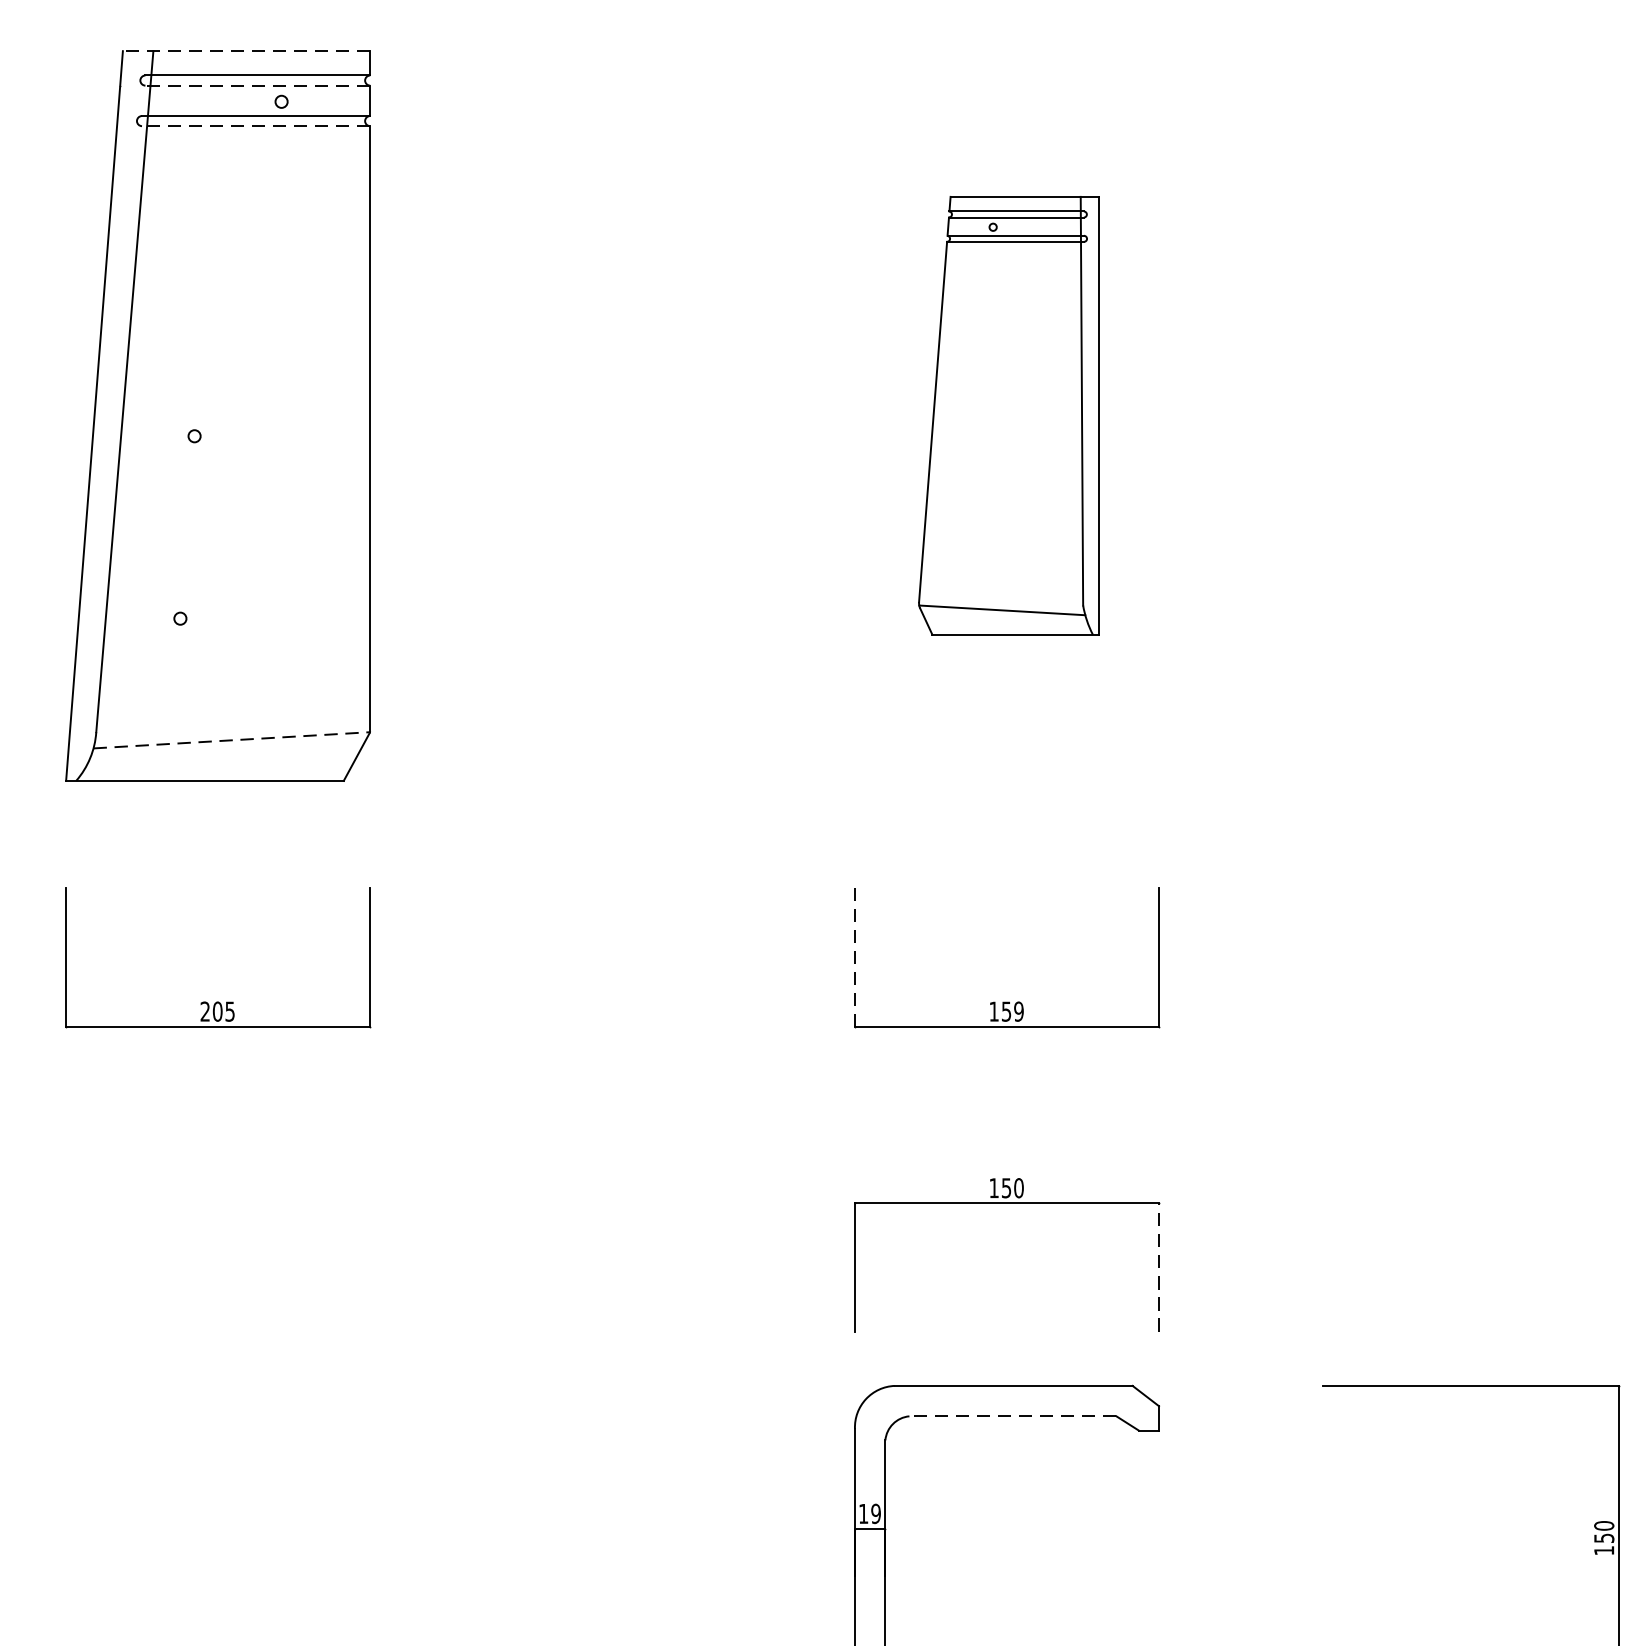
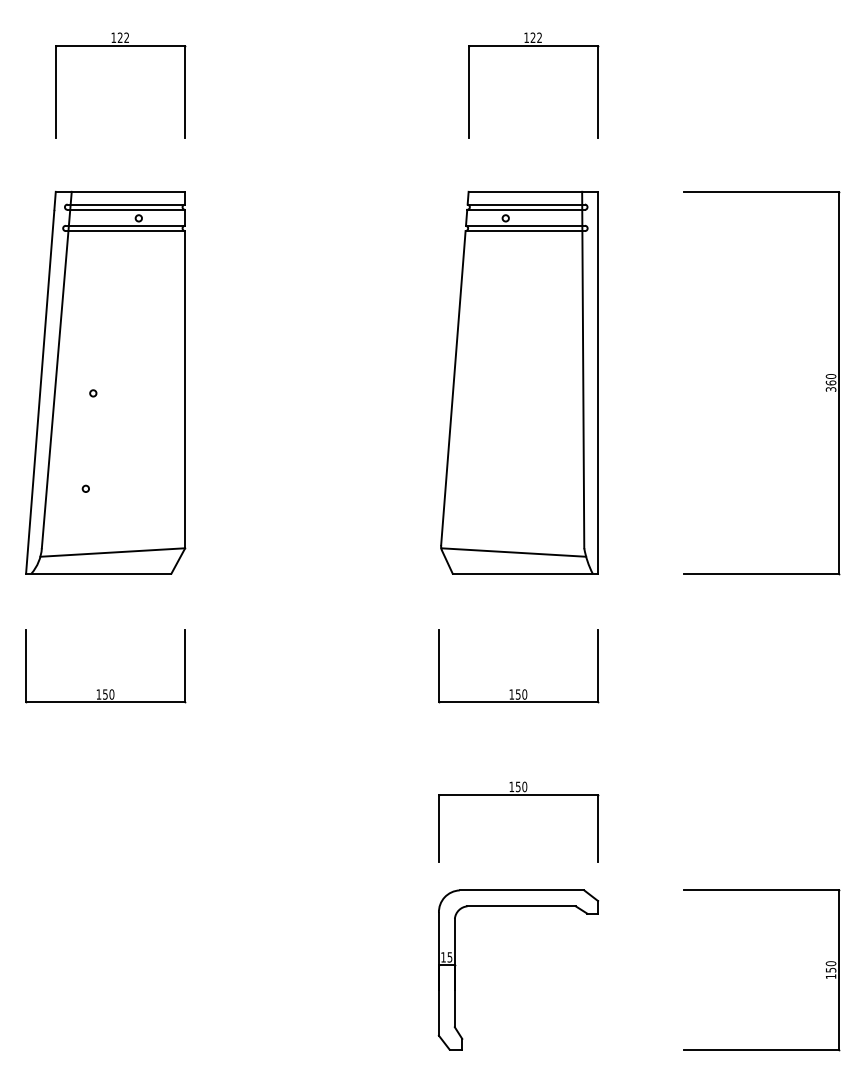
line: (246, 50) -> (120, 191), dashed -> solid
line: (257, 84) -> (126, 209), dashed -> solid
line: (256, 126) -> (125, 231), dashed -> solid
part: (1008, 415) -> (519, 382), size x1.67
part: (1593, 415) -> (825, 382), added
line: (233, 740) -> (113, 552), dashed -> solid
line: (854, 958) -> (438, 666), dashed -> solid
text: (217, 1011) -> (105, 694), 205 -> 150
text: (1018, 1011) -> (524, 694), 159 -> 150
line: (1159, 1267) -> (598, 828), dashed -> solid
line: (1012, 1416) -> (521, 906), dashed -> solid
text: (875, 1514) -> (449, 957), 19 -> 15

